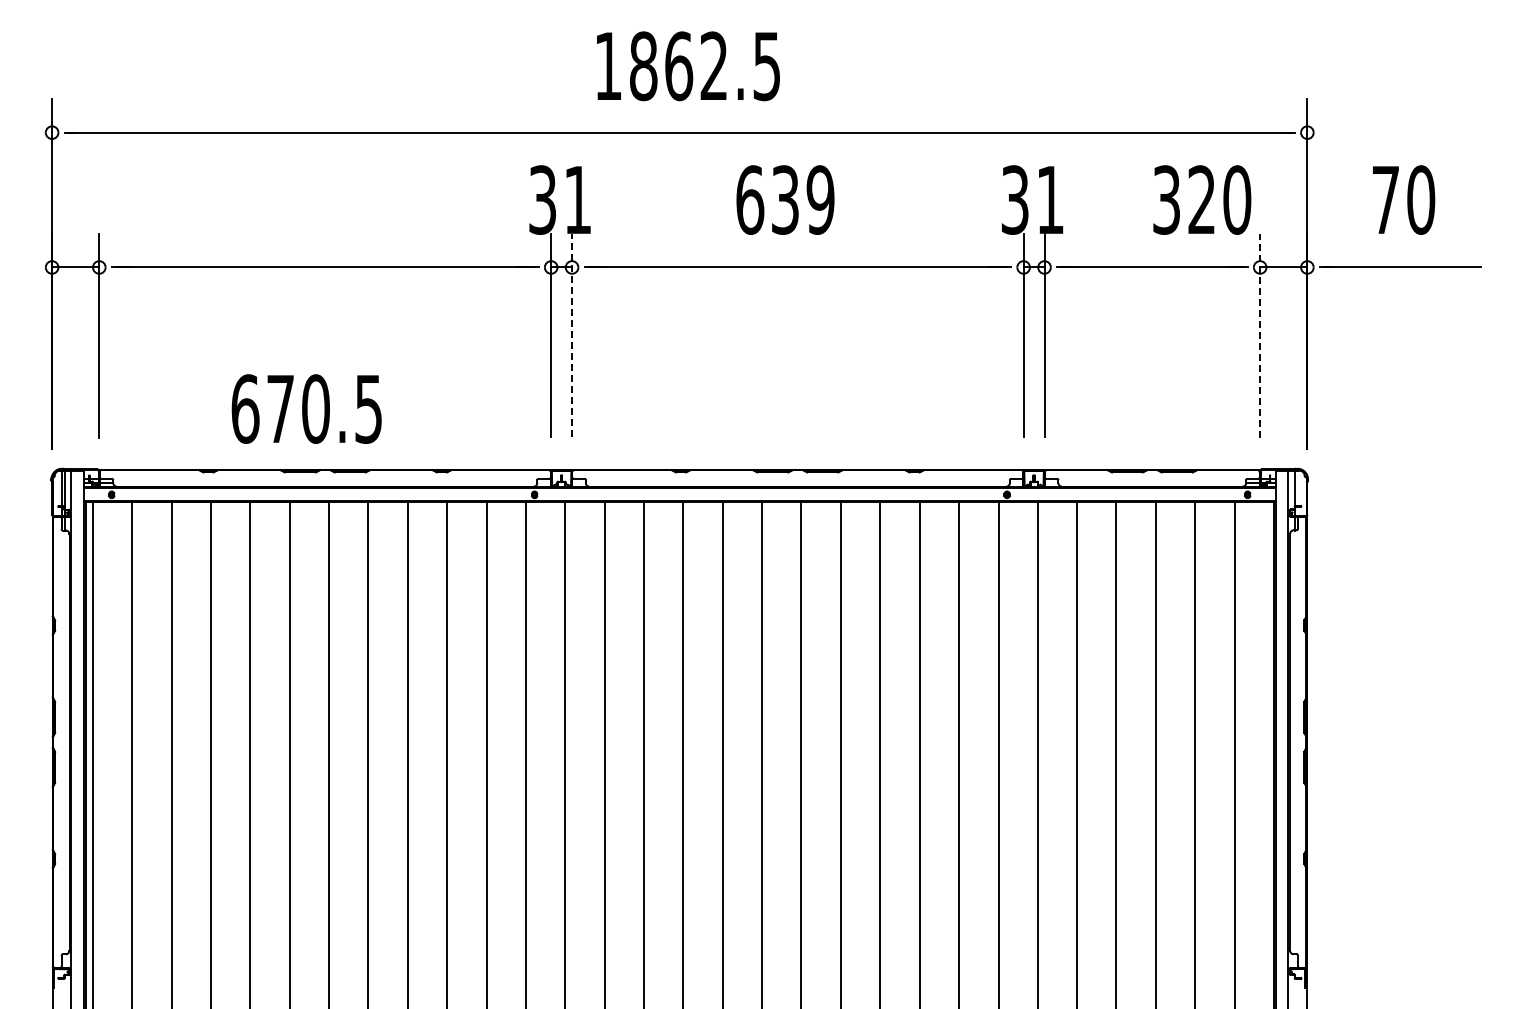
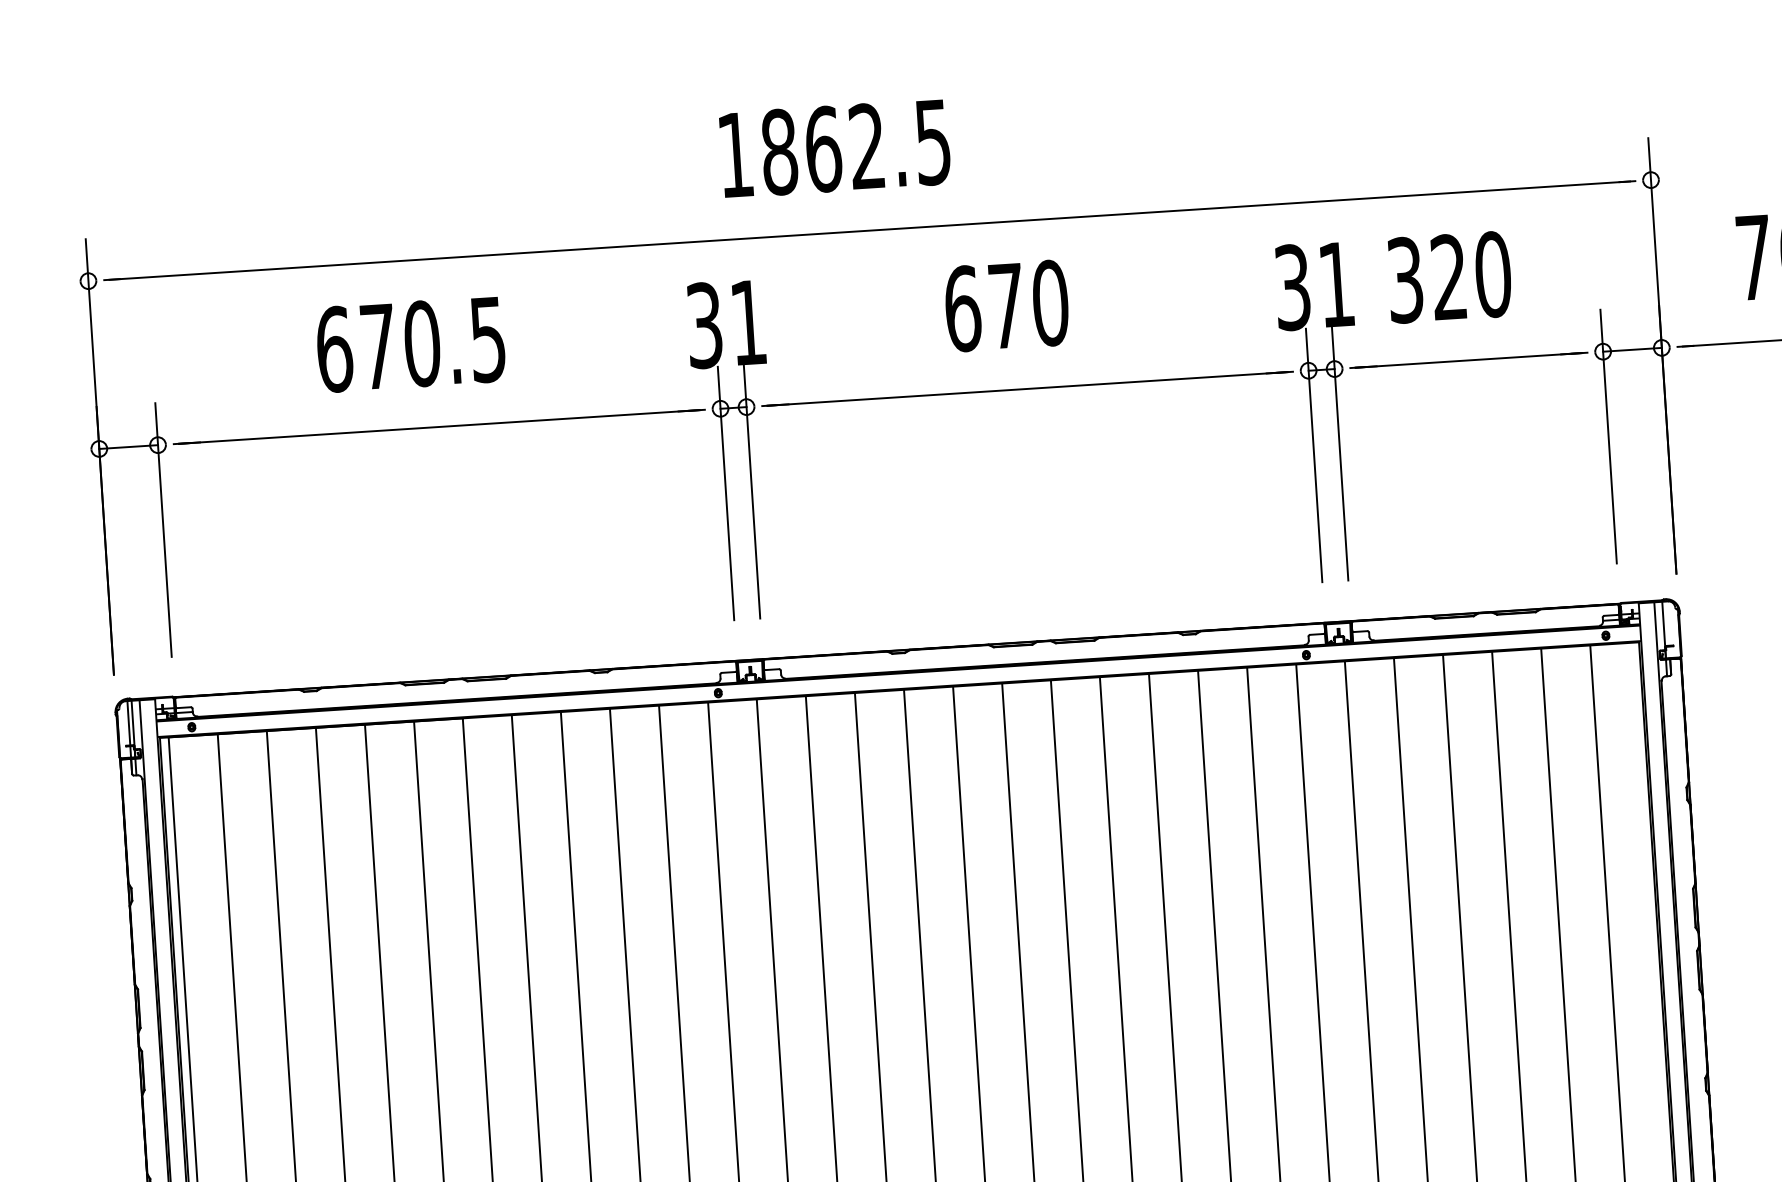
text: (688, 66) -> (835, 148), moved
text: (803, 199) -> (1029, 303), 639 -> 670
text: (1202, 199) -> (1449, 276), moved
line: (572, 335) -> (752, 491), dashed -> solid
line: (1260, 335) -> (1608, 436), dashed -> solid
text: (306, 408) -> (410, 343), moved

